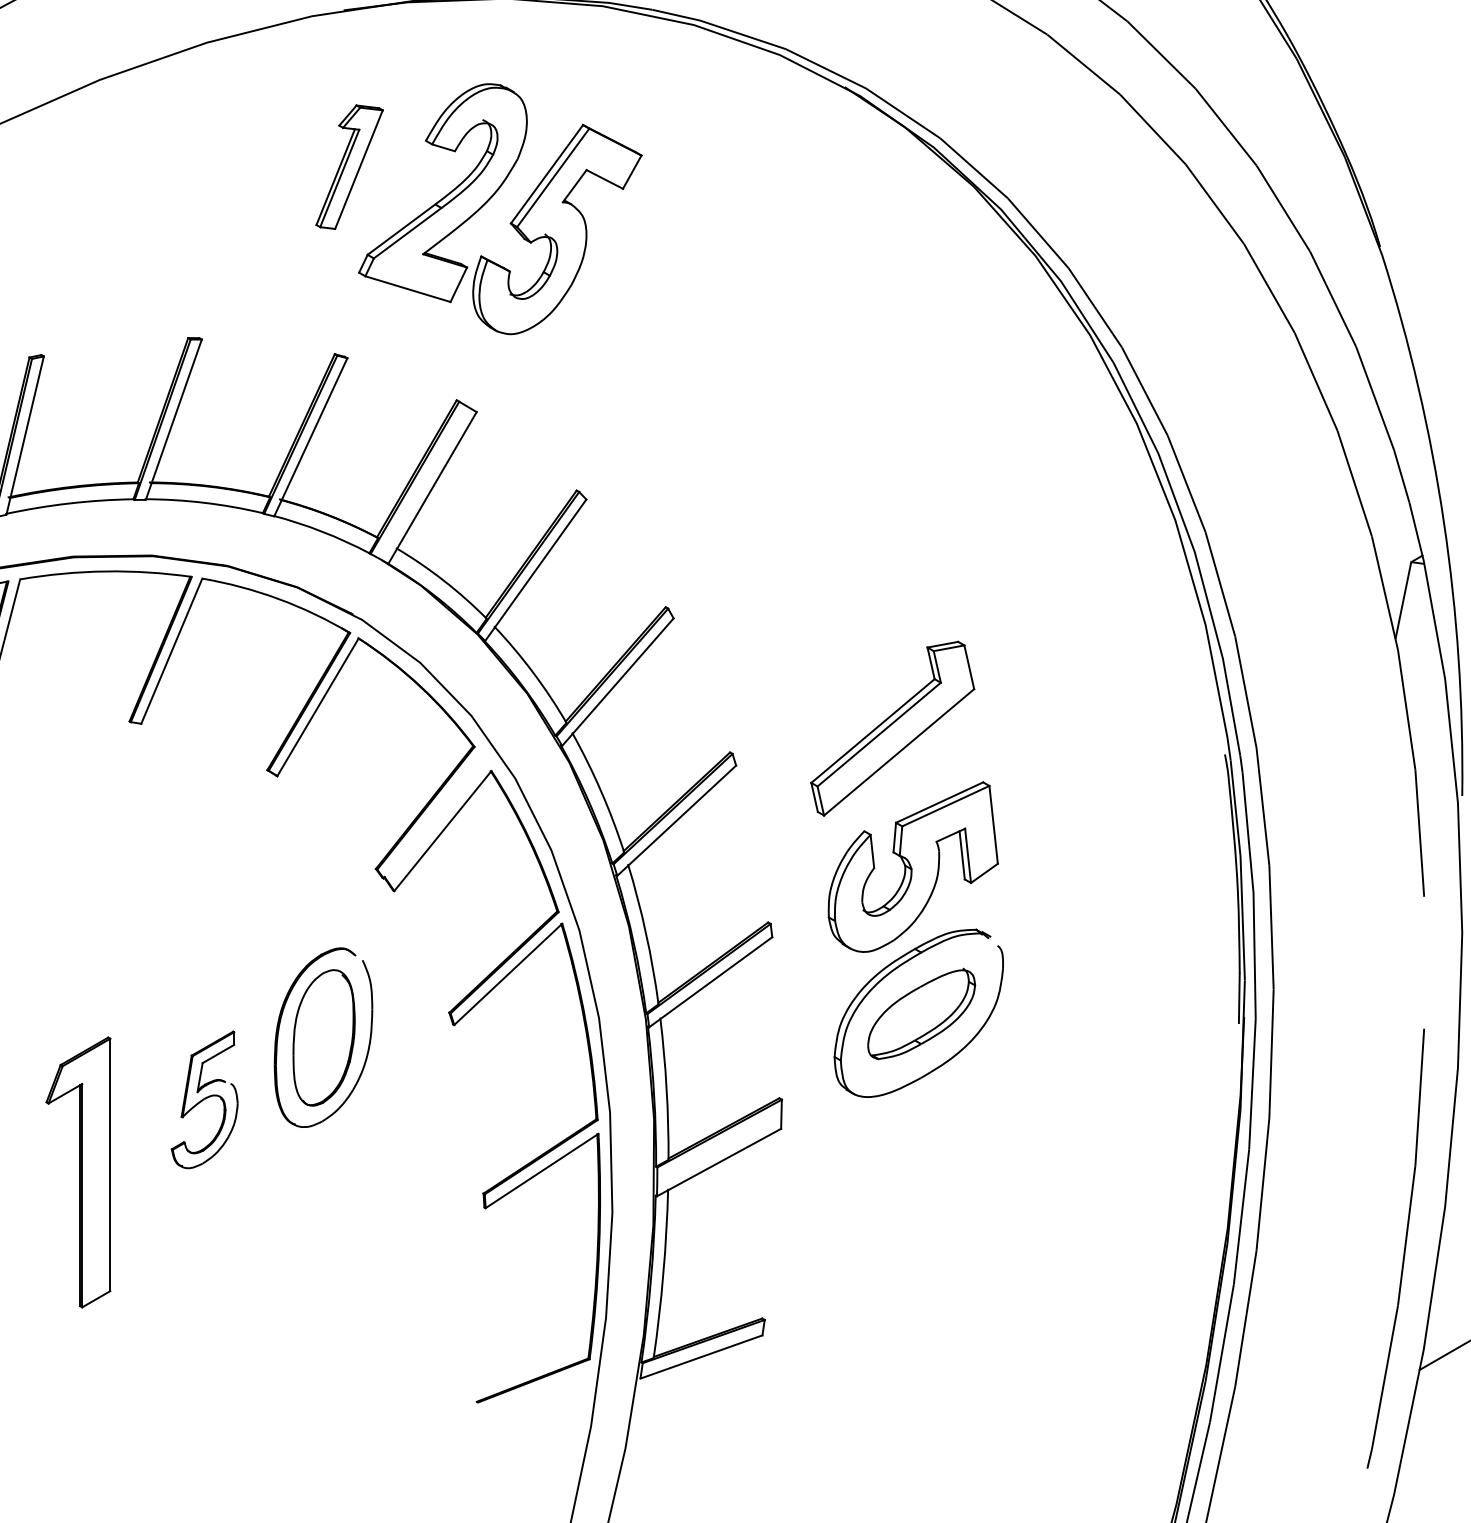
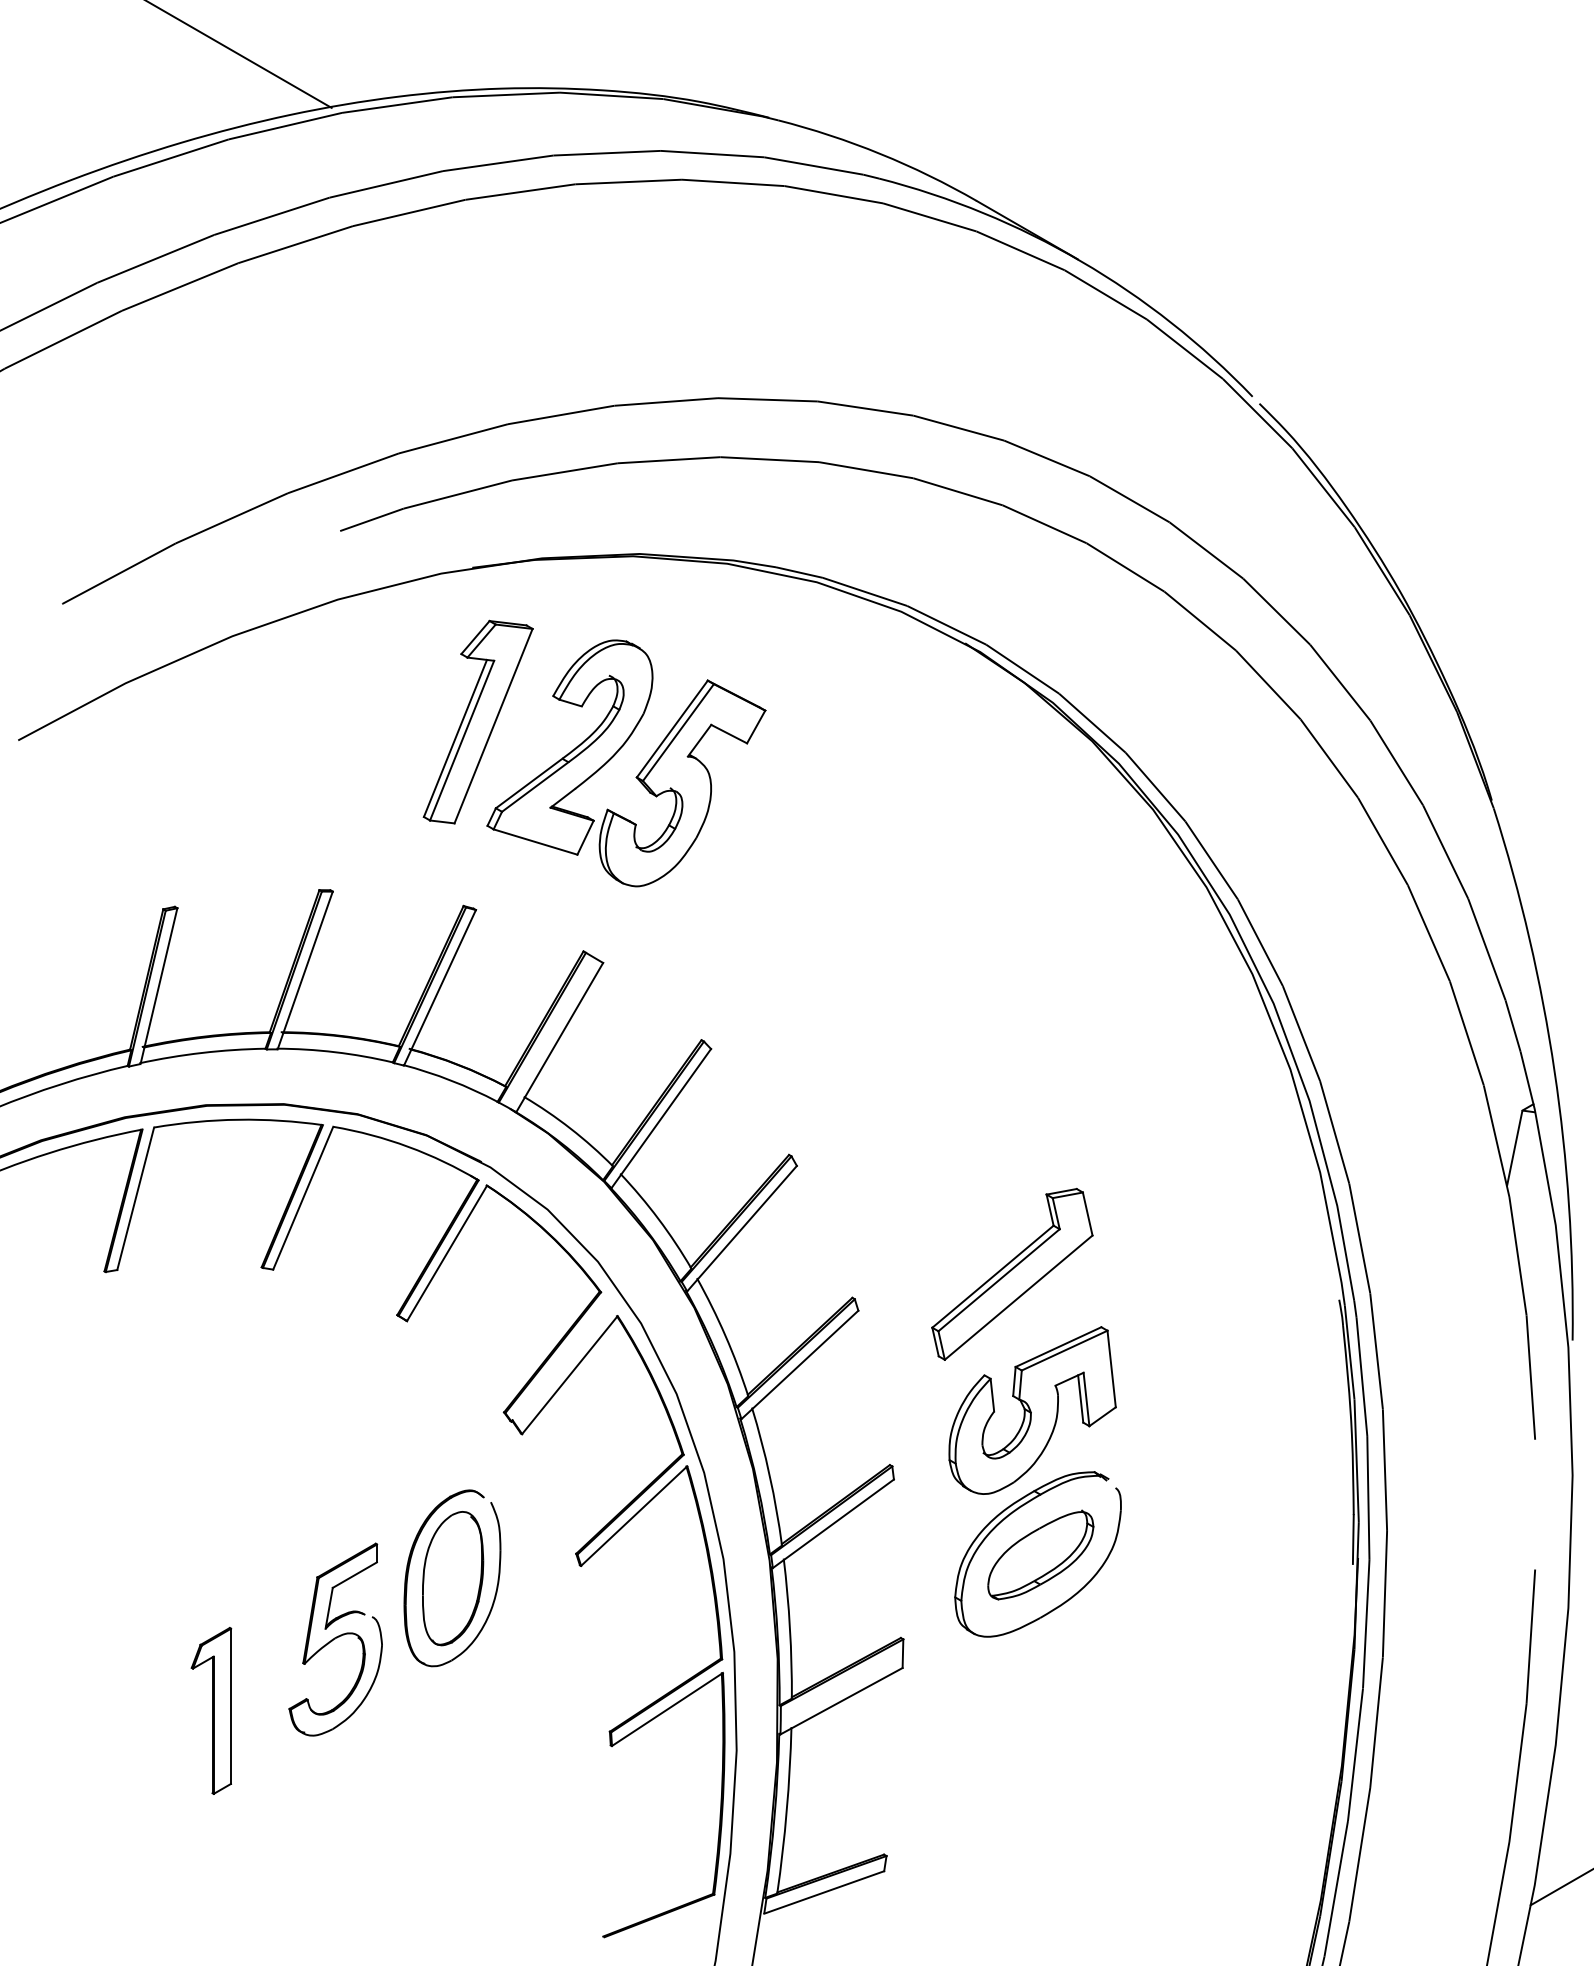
part: (348, 166) -> (477, 721), size x1.67
part: (204, 1099) -> (335, 1639), size x1.43
part: (78, 1172) -> (211, 1710), size x0.62

